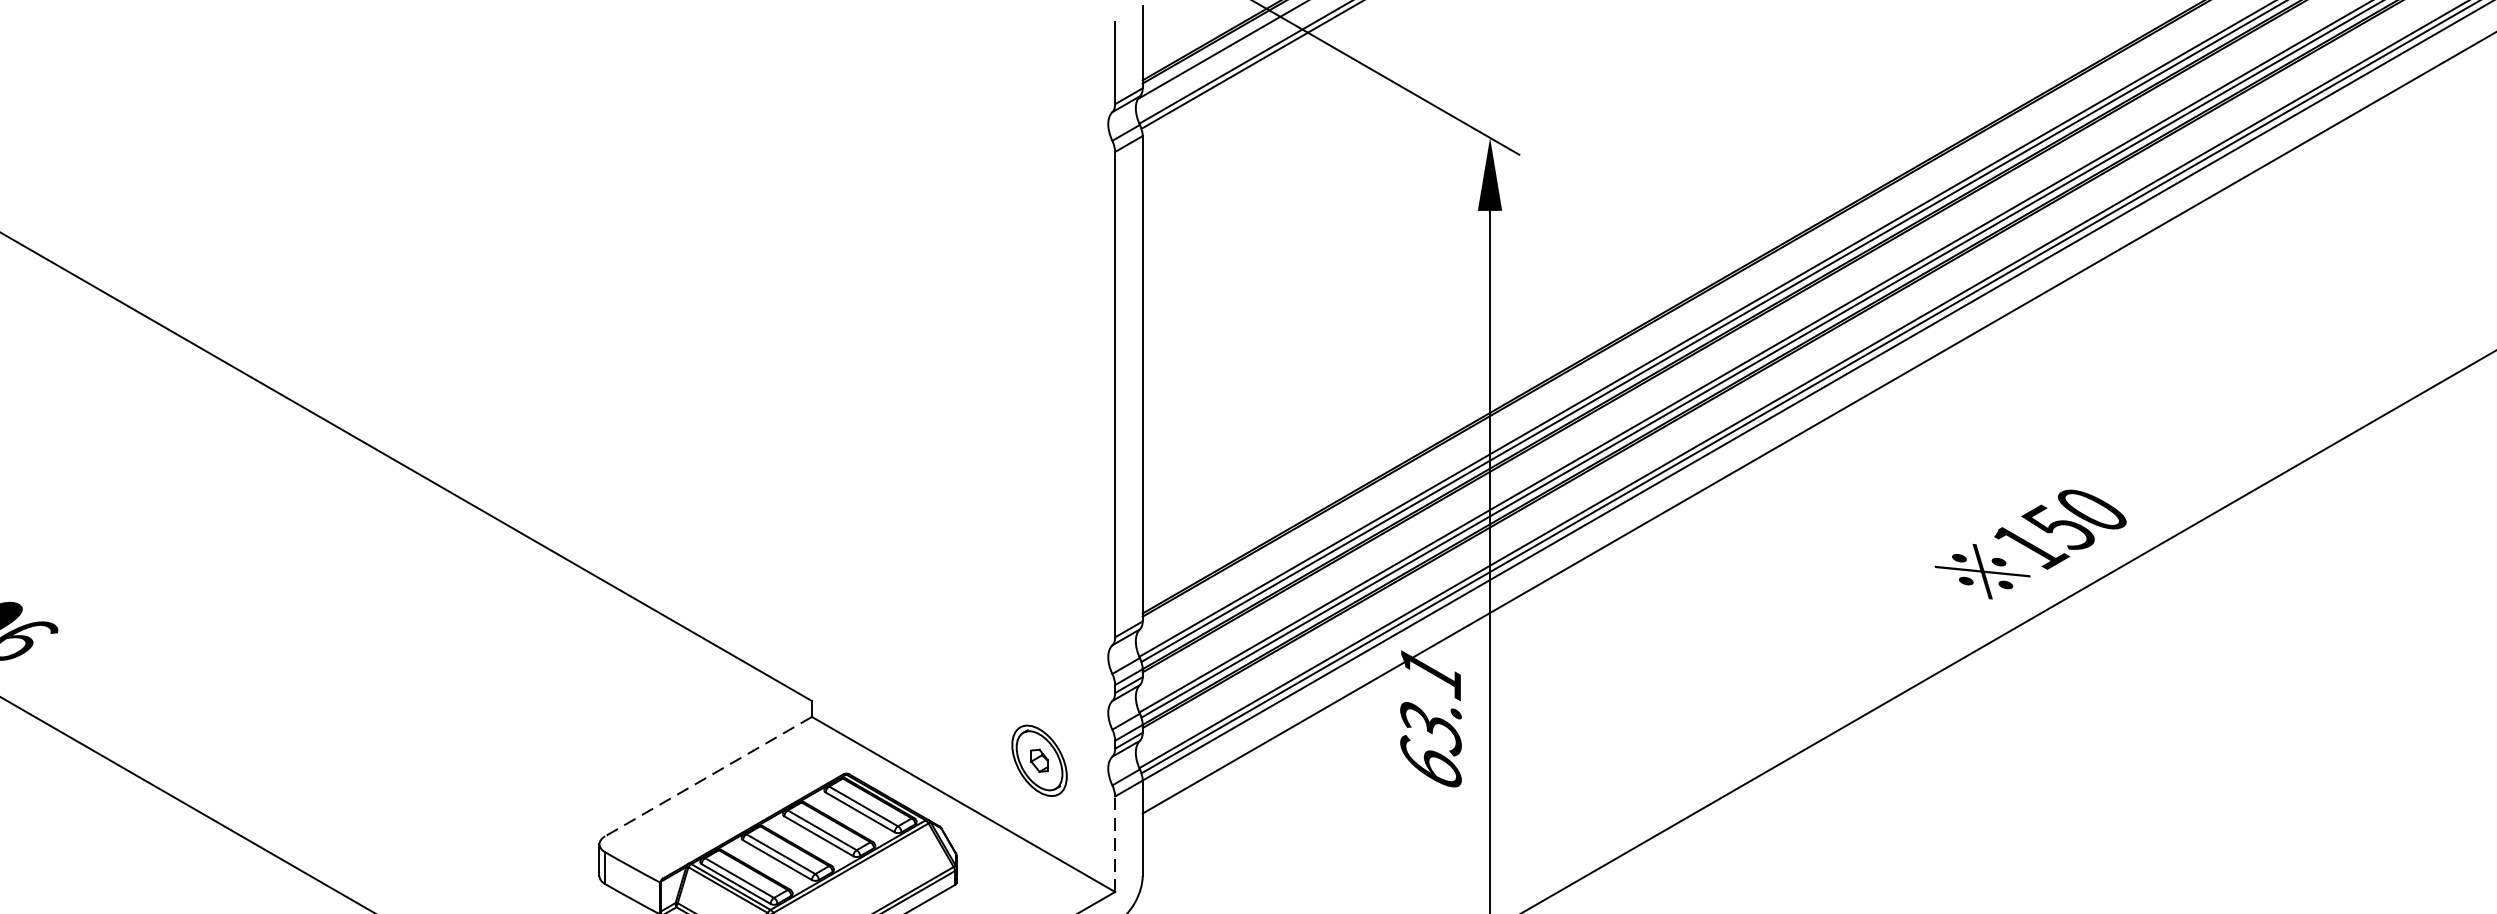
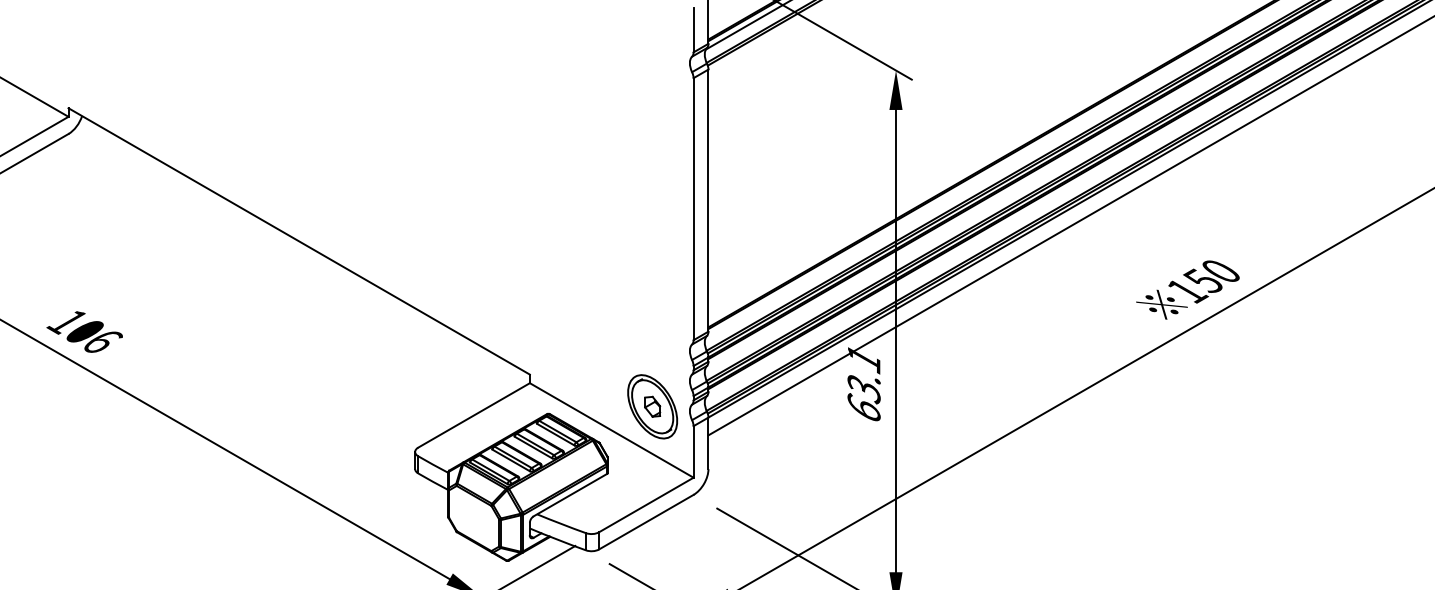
part: (1039, 760) -> (652, 406), size x1.67
line: (707, 776) -> (473, 415), dashed -> solid
line: (1114, 843) -> (693, 451), dashed -> solid

